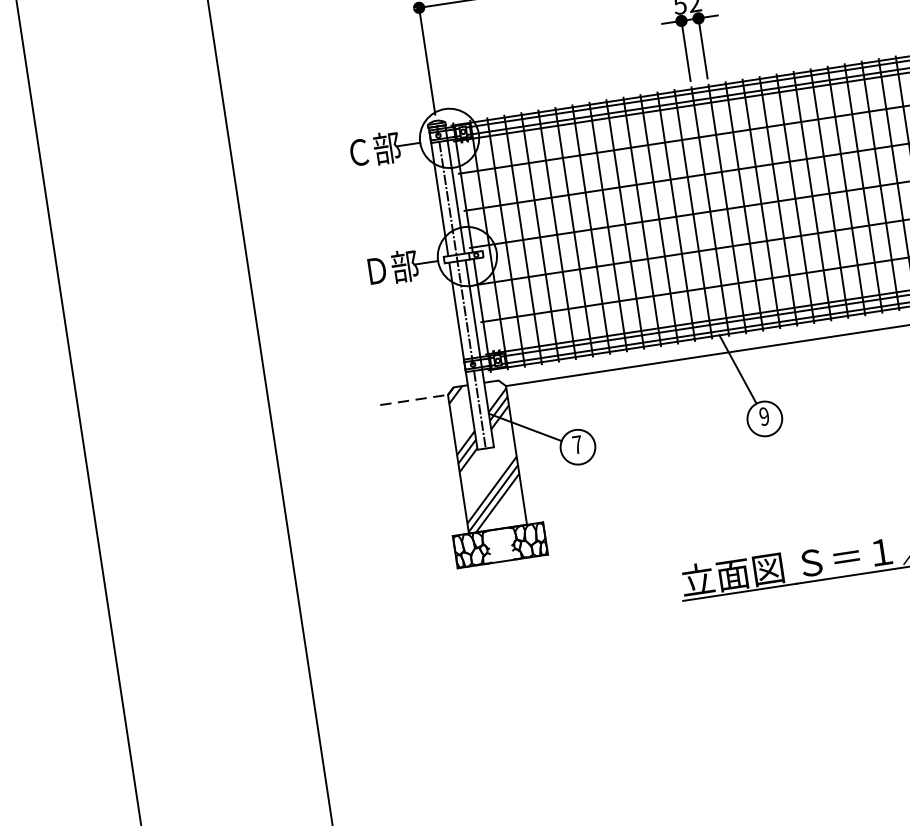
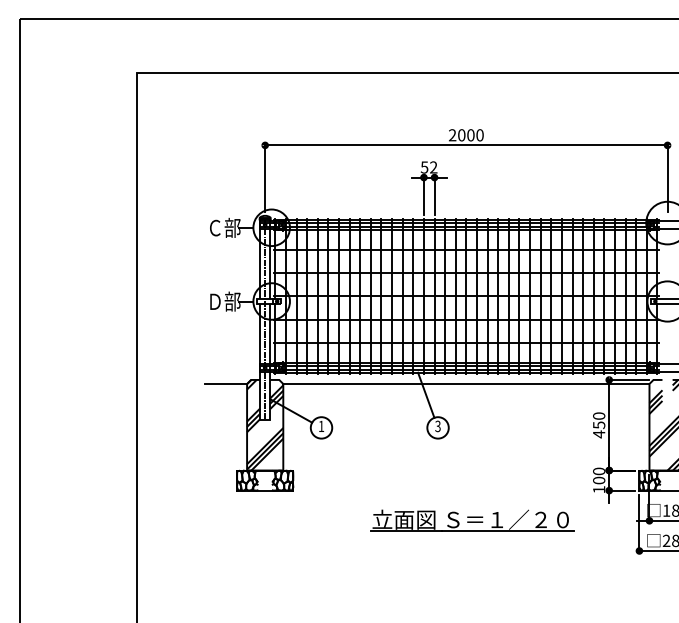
line: (414, 399) -> (226, 383), dashed -> solid
text: (763, 416) -> (437, 426), 9 -> 3
text: (577, 443) -> (321, 425), 7 -> 1

